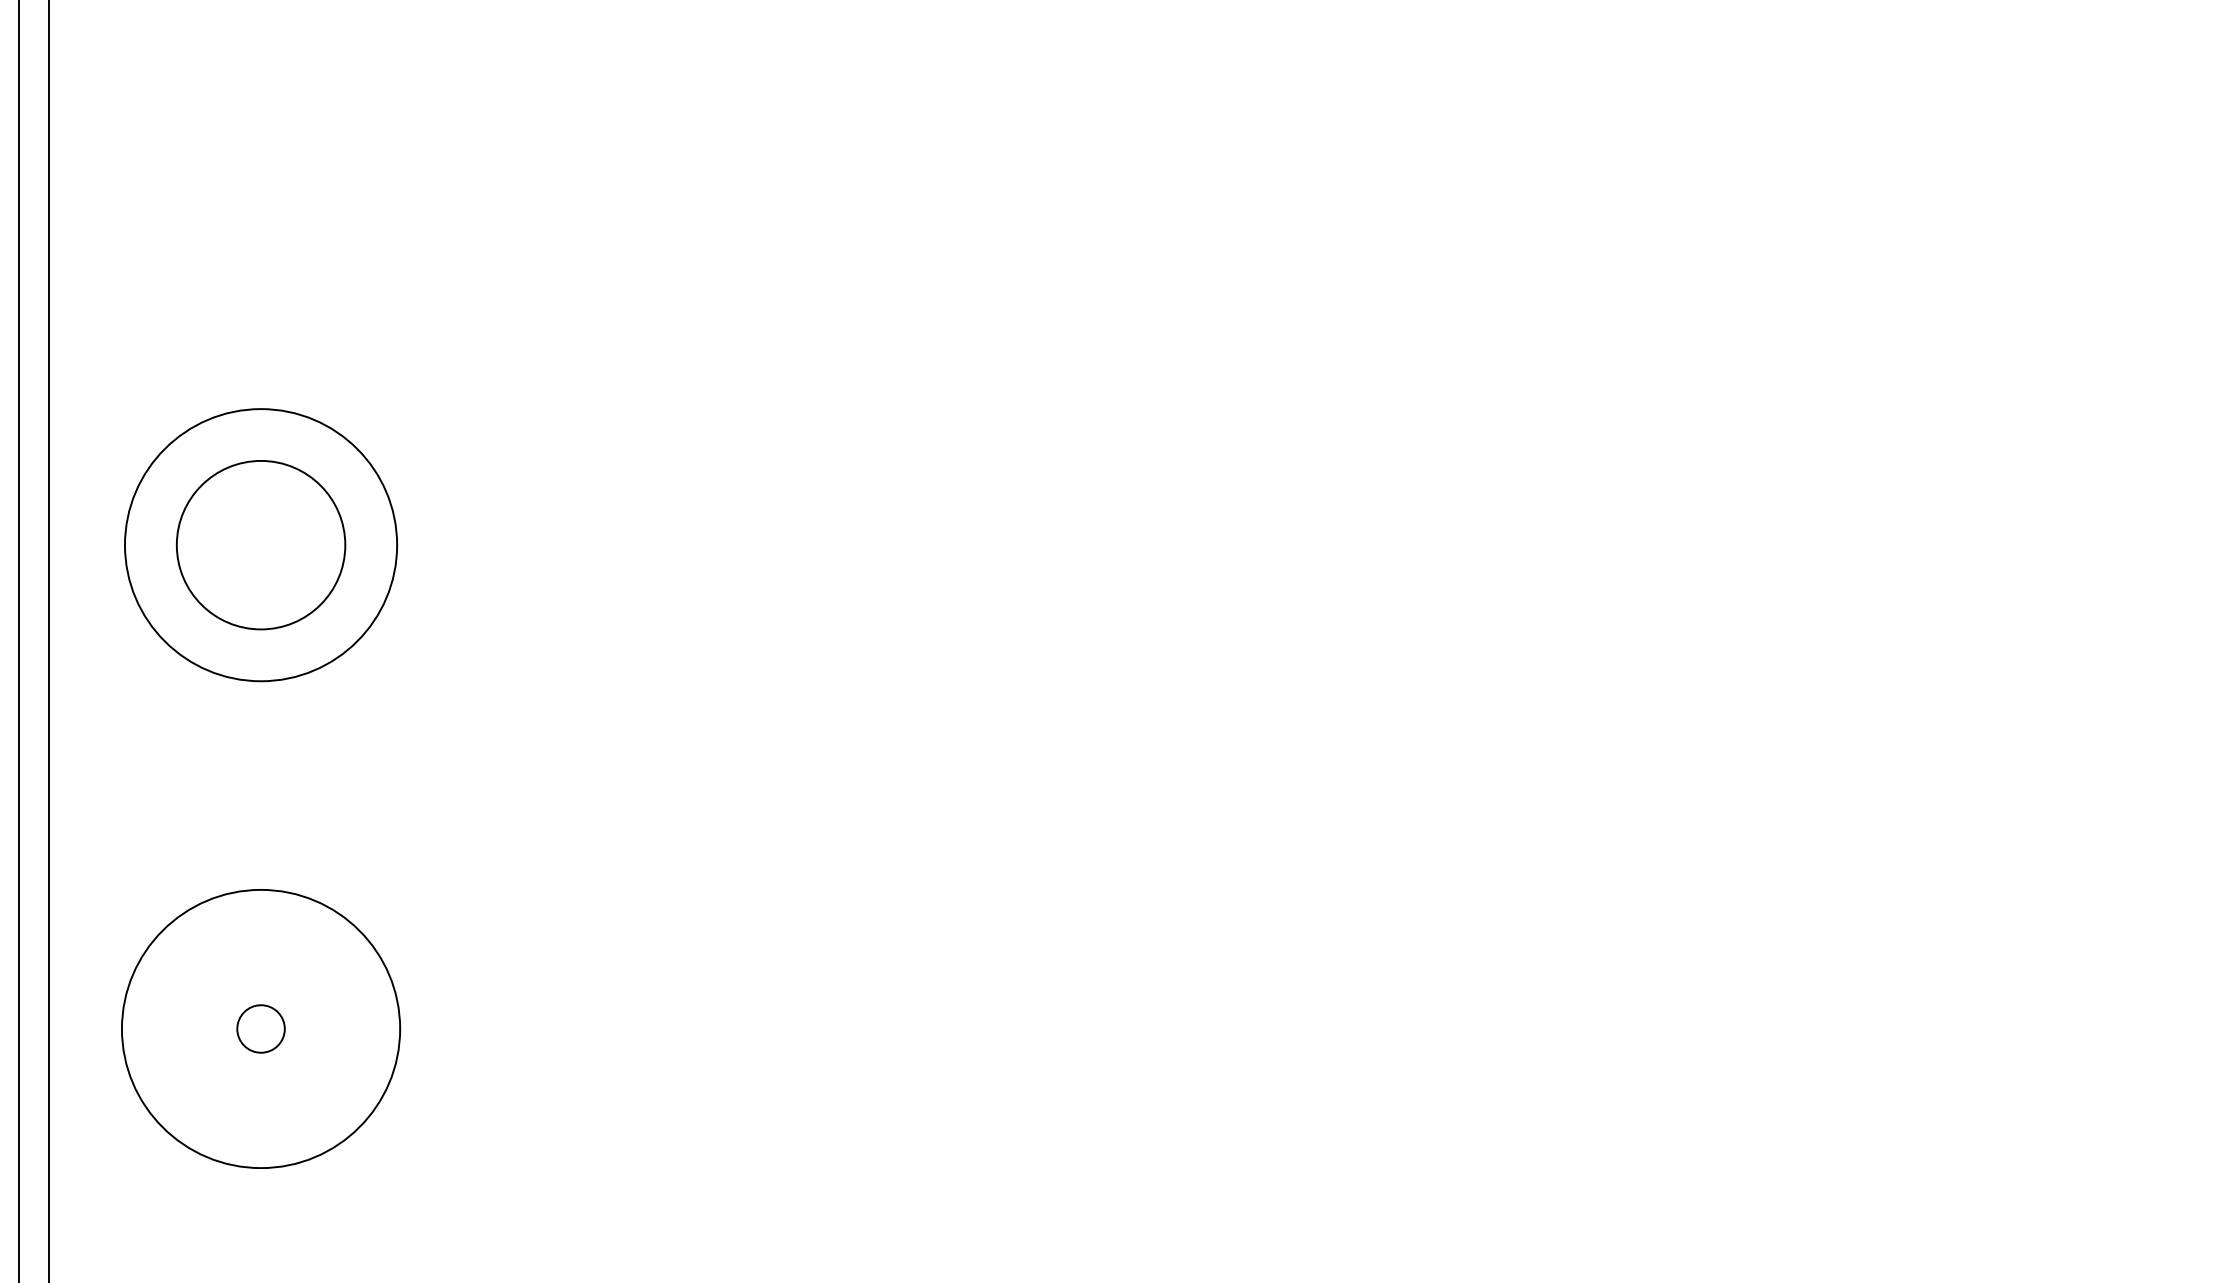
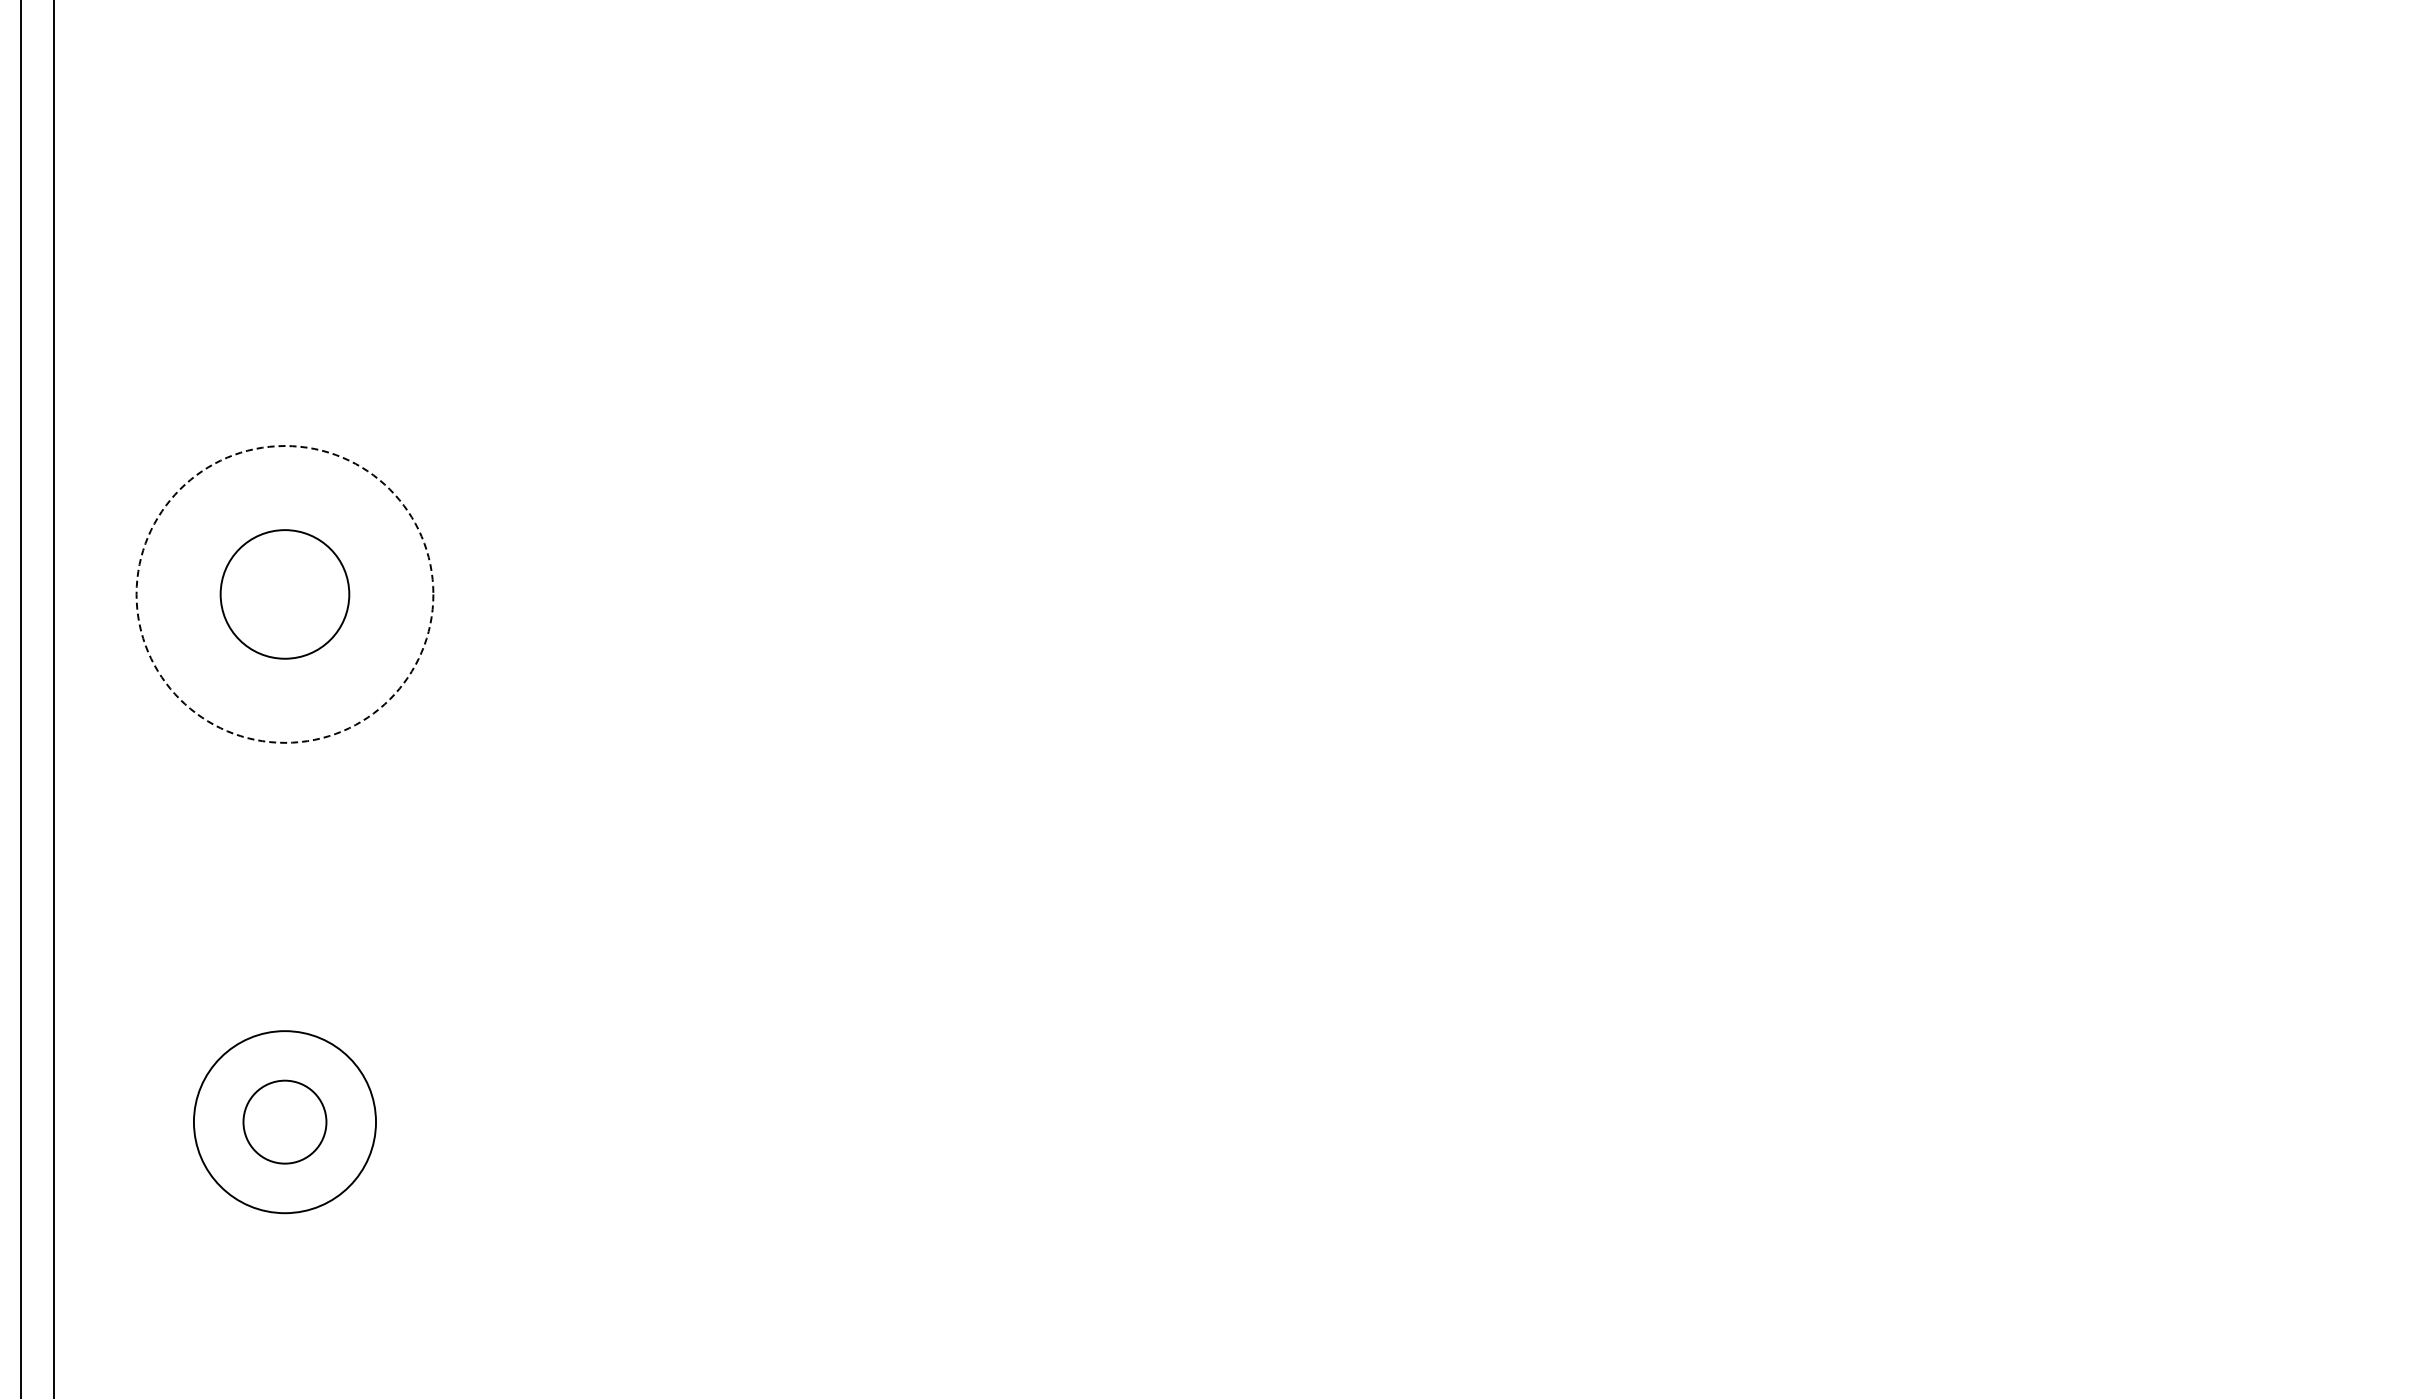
circle: (260, 545) -> (284, 594), size x0.7
circle: (260, 545) -> (284, 594), solid -> dashed
circle: (260, 1028) -> (284, 1121), size x0.6
circle: (260, 1029) -> (284, 1122), size x1.6

